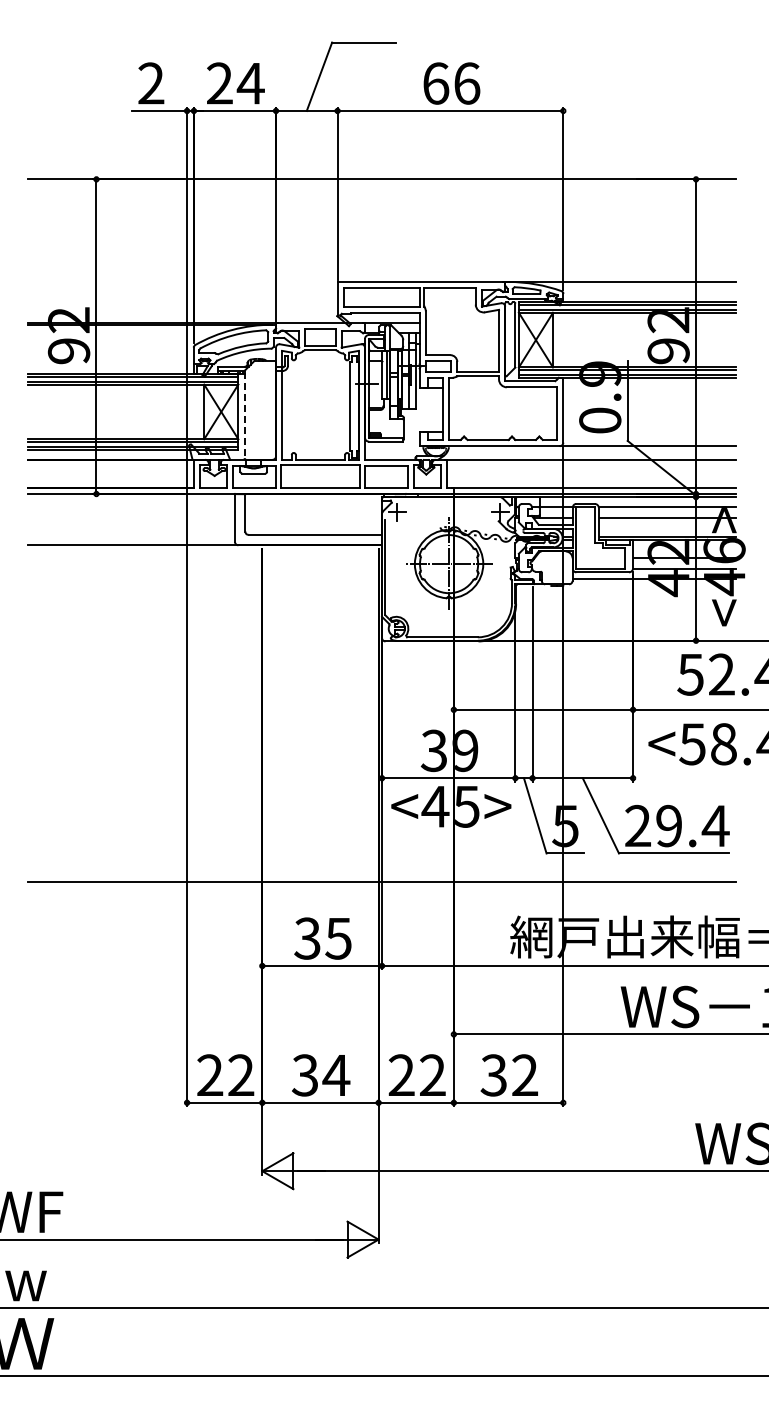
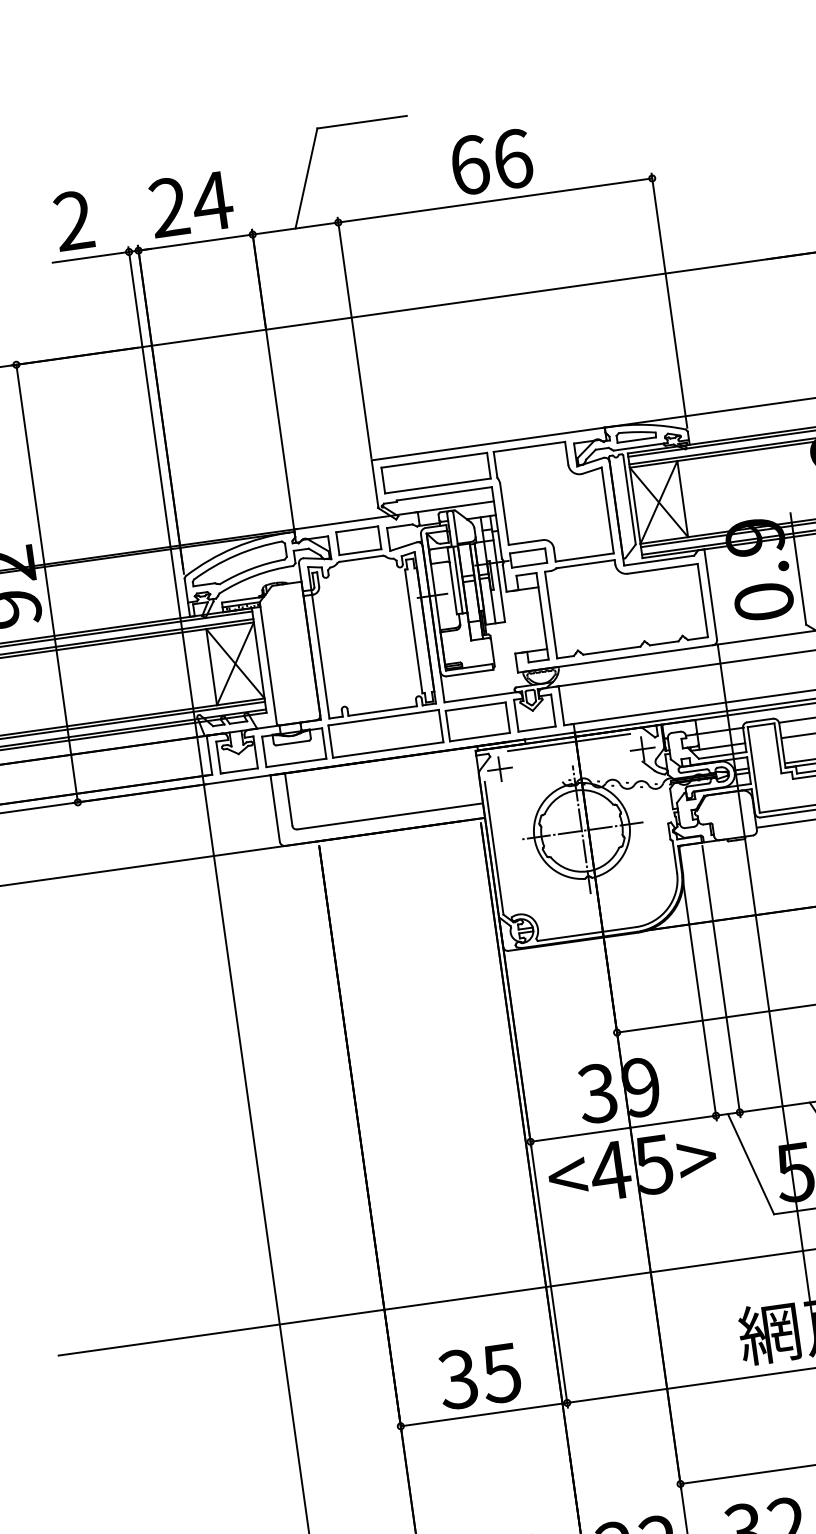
line: (244, 415) -> (268, 664), dashed -> solid
line: (448, 500) -> (568, 742), added

